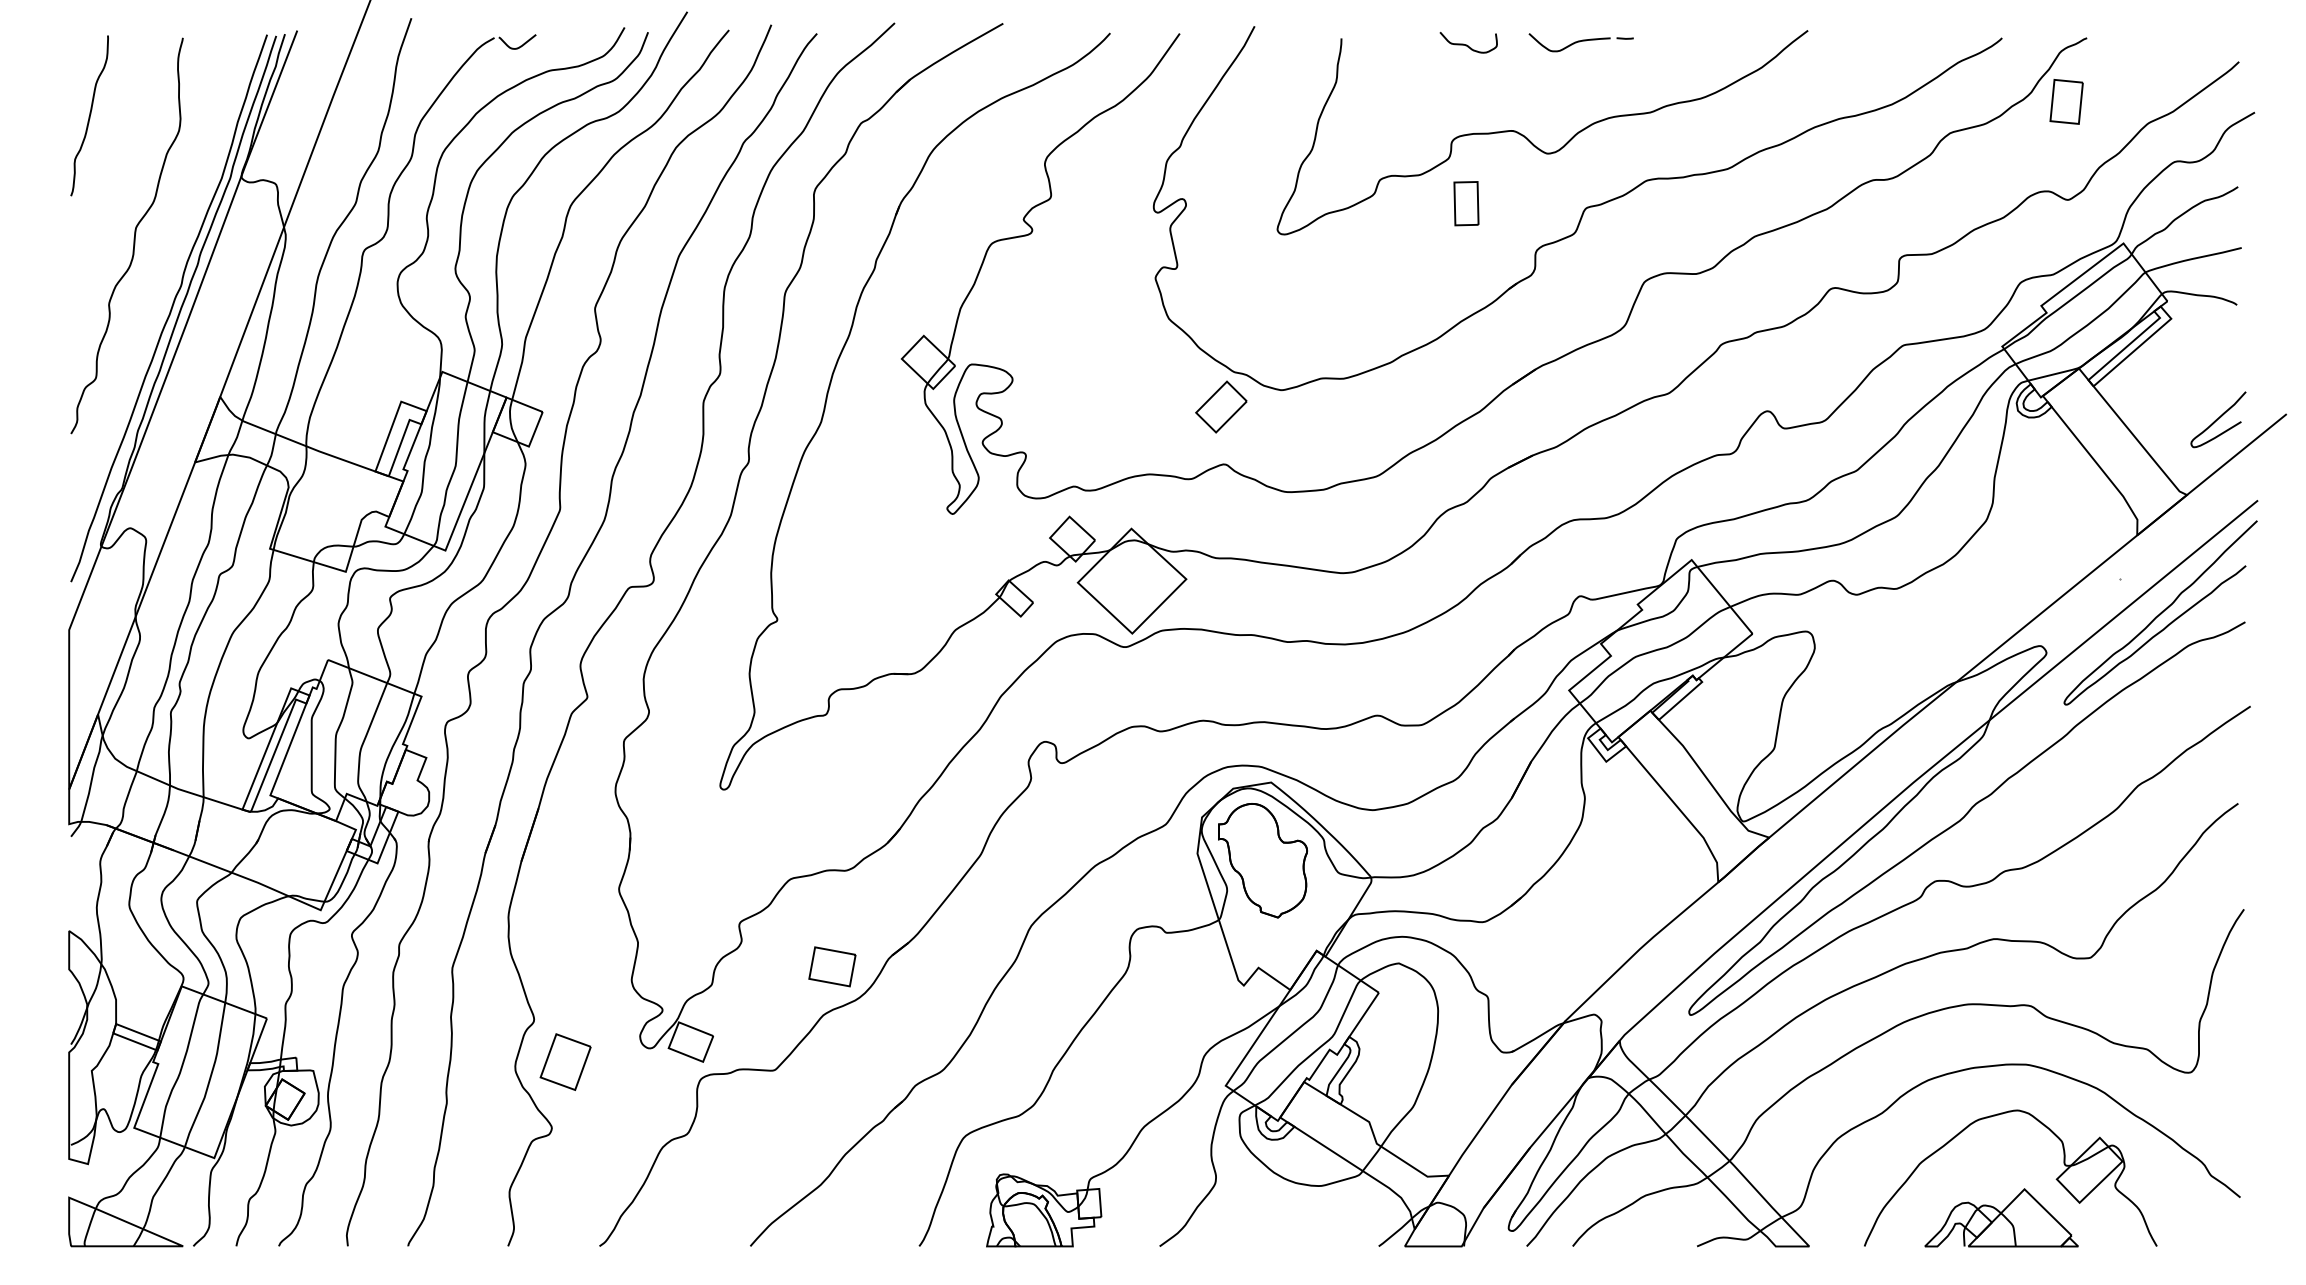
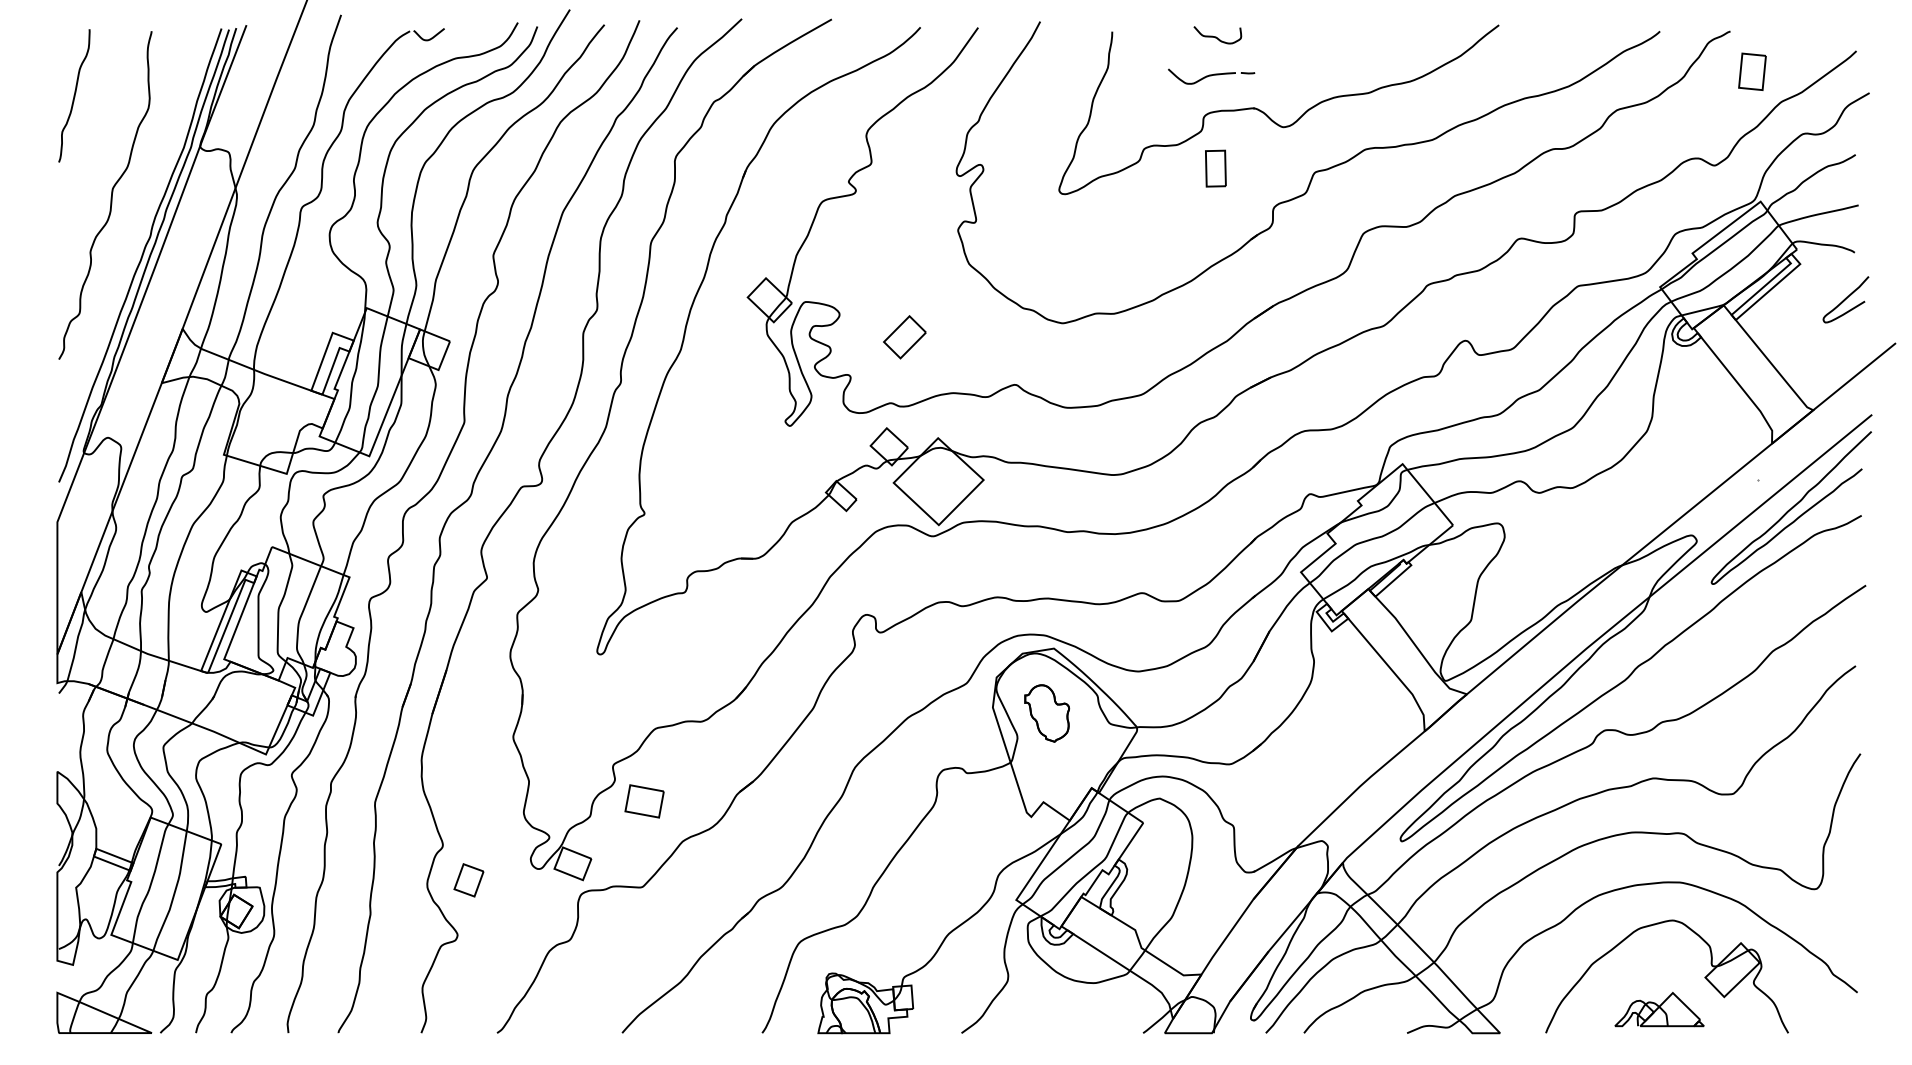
part: (1580, 42) -> (1210, 76), moved
part: (2066, 101) -> (1752, 71), moved
part: (1221, 406) -> (905, 336), moved
curve: (2218, 419) -> (1846, 299), moved
part: (1262, 860) -> (1046, 713), size x0.6
part: (832, 966) -> (644, 801), moved
part: (565, 1061) -> (468, 879), size x0.7
part: (2001, 1217) -> (1659, 1009), size x0.7

